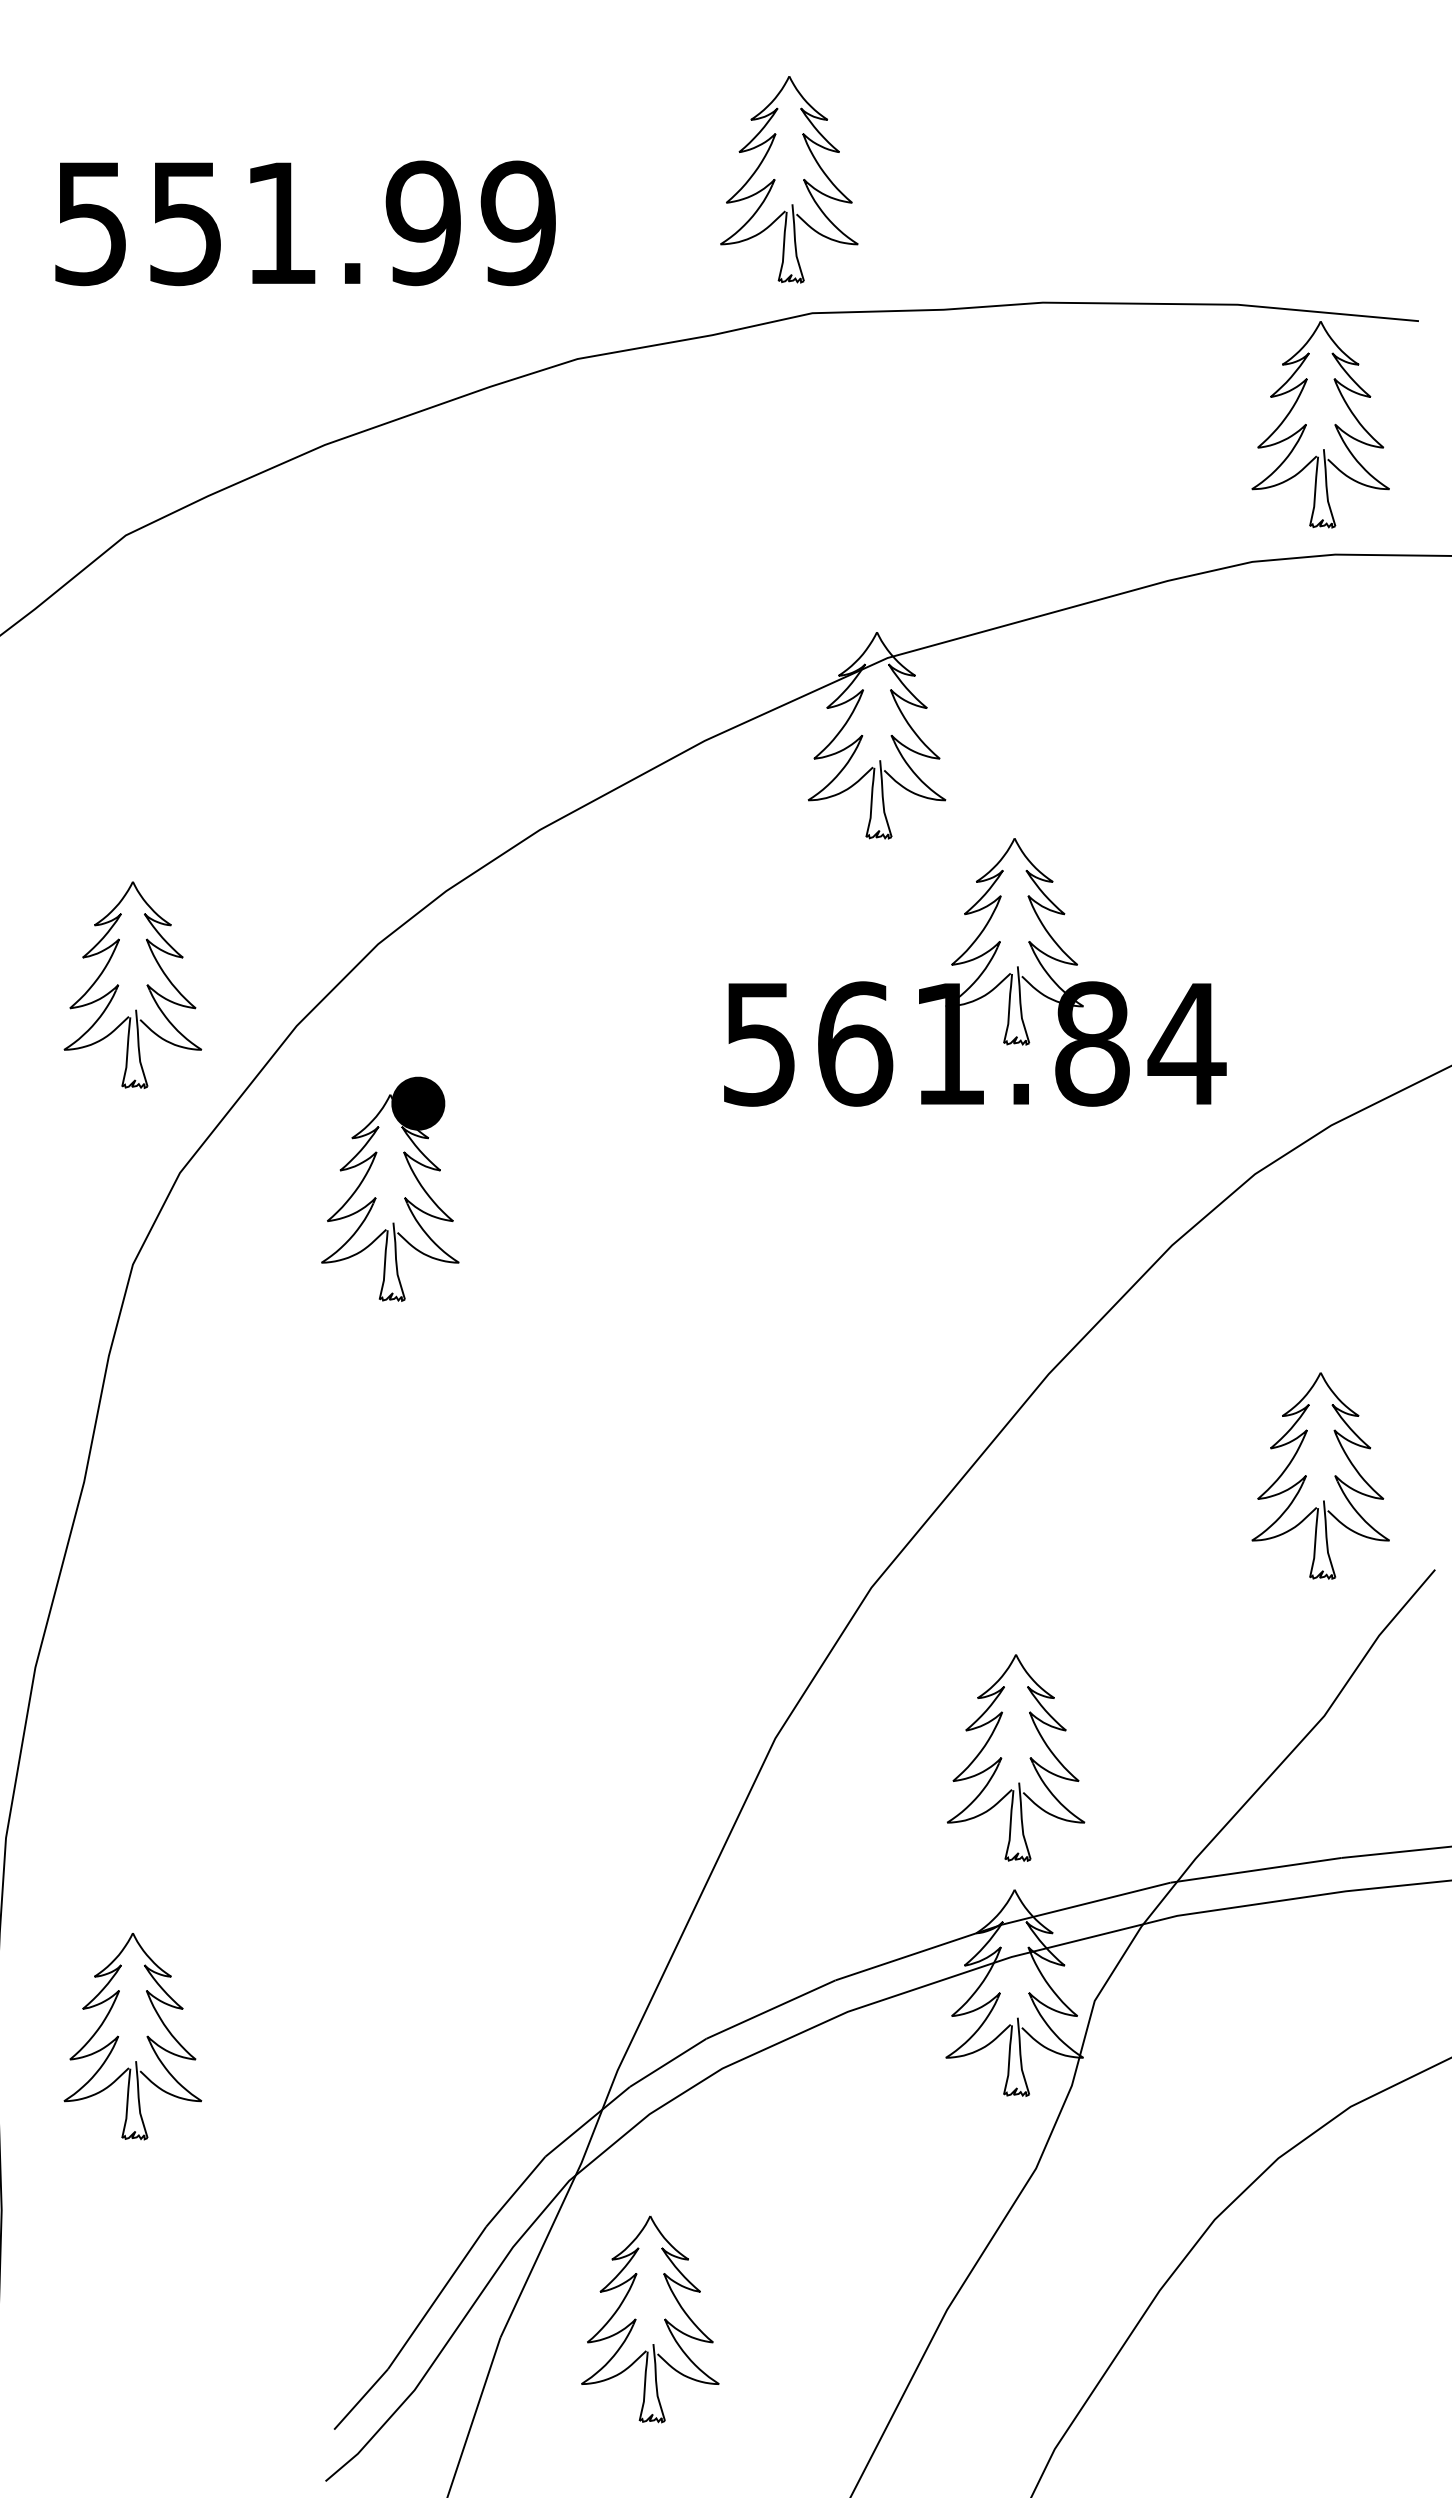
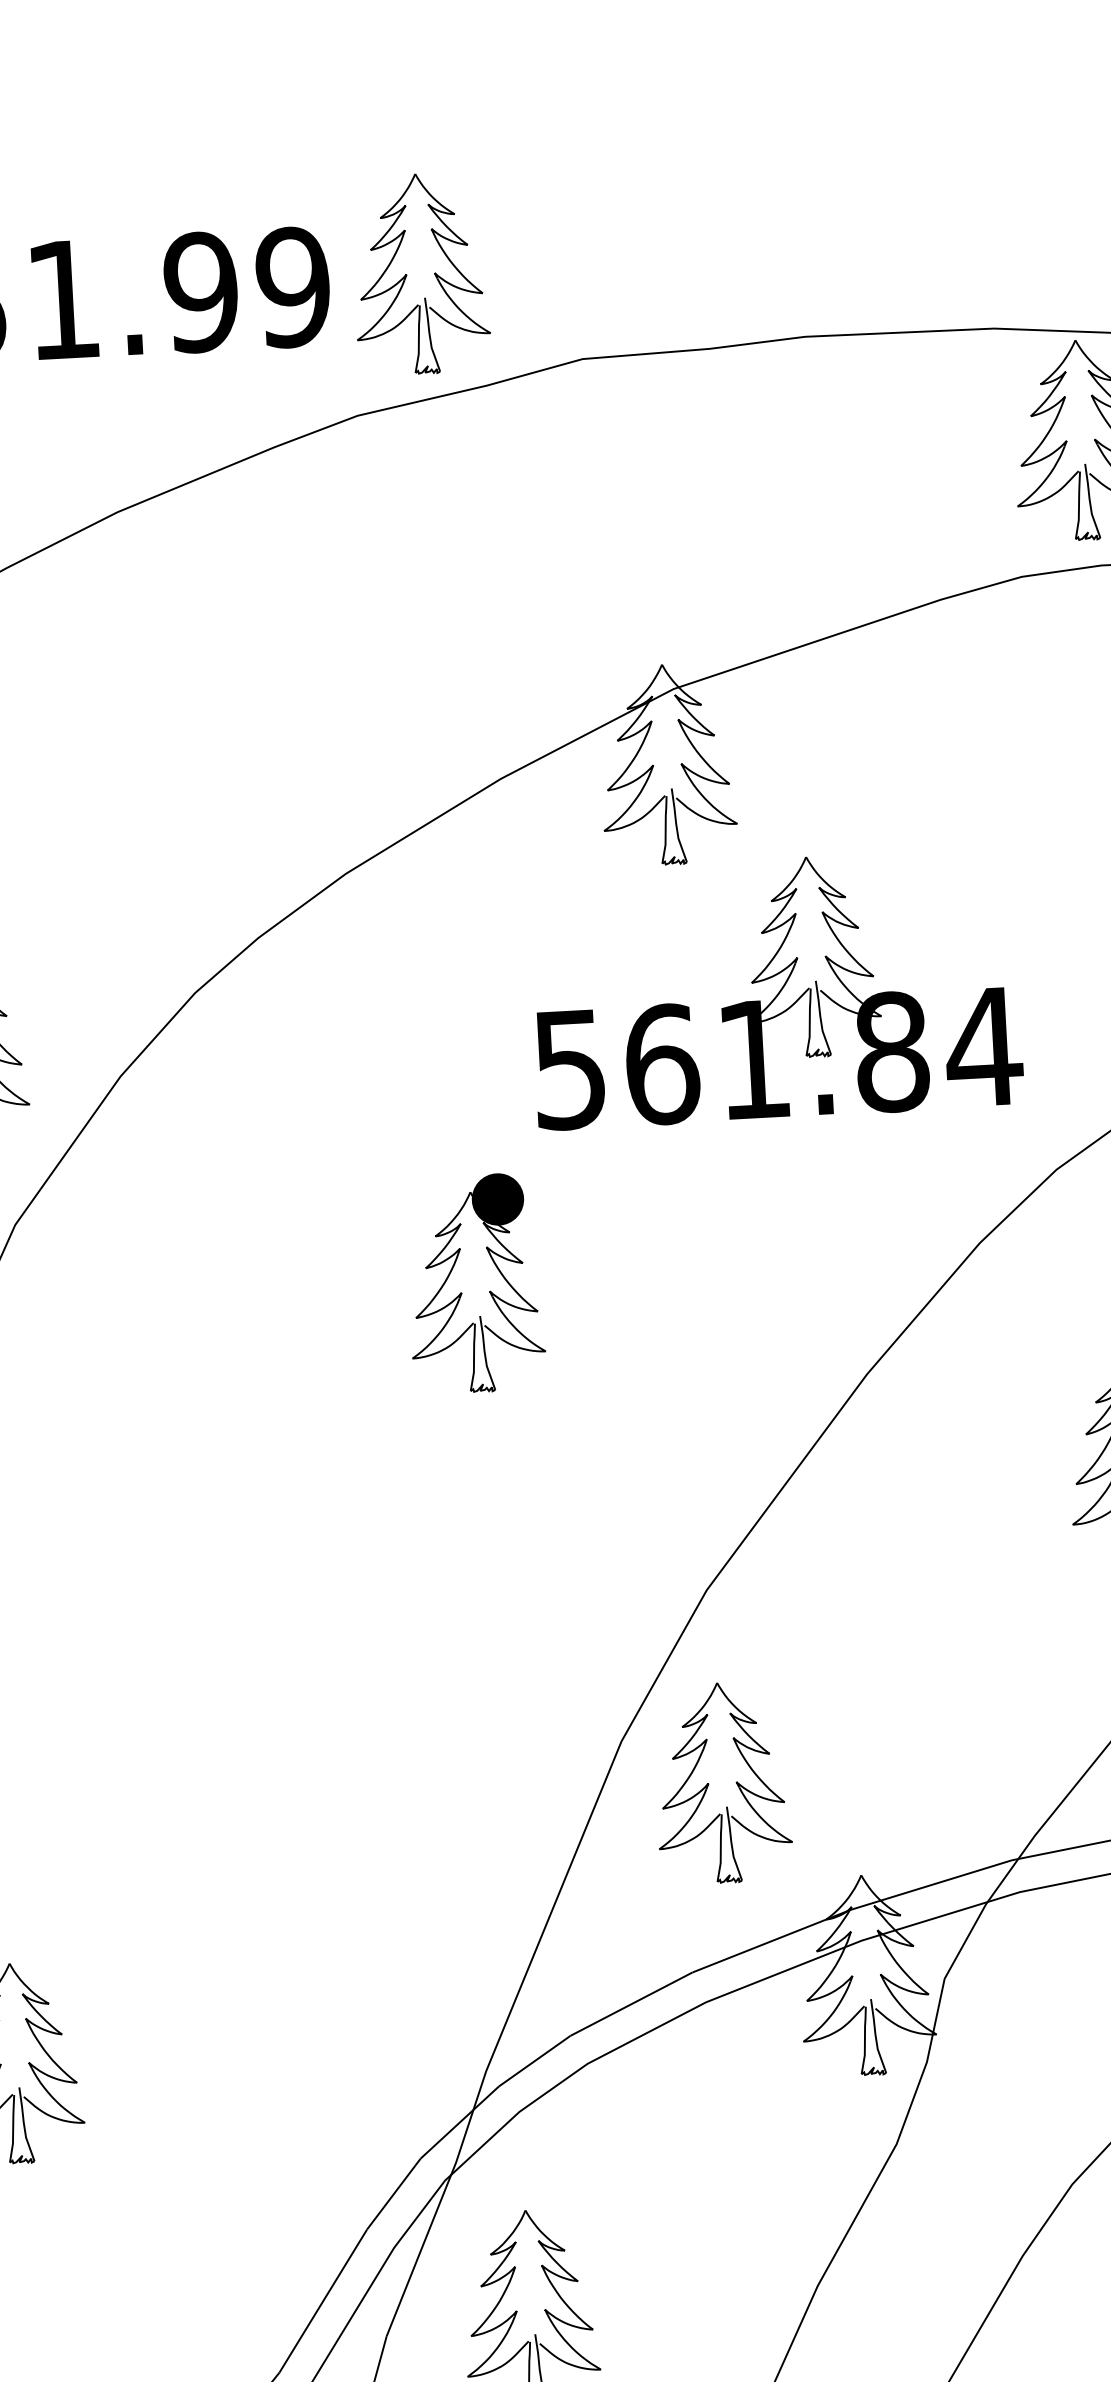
part: (775, 179) -> (407, 274), moved
part: (404, 1197) -> (489, 1291), moved
part: (1015, 1757) -> (722, 1782), moved

